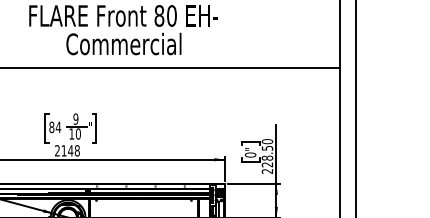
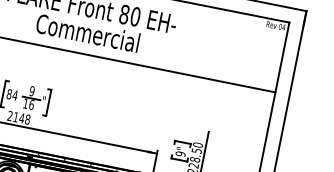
text: (78, 133) -> (31, 104), 10 -> 16
text: (250, 154) -> (180, 153), 0" -> 9"

